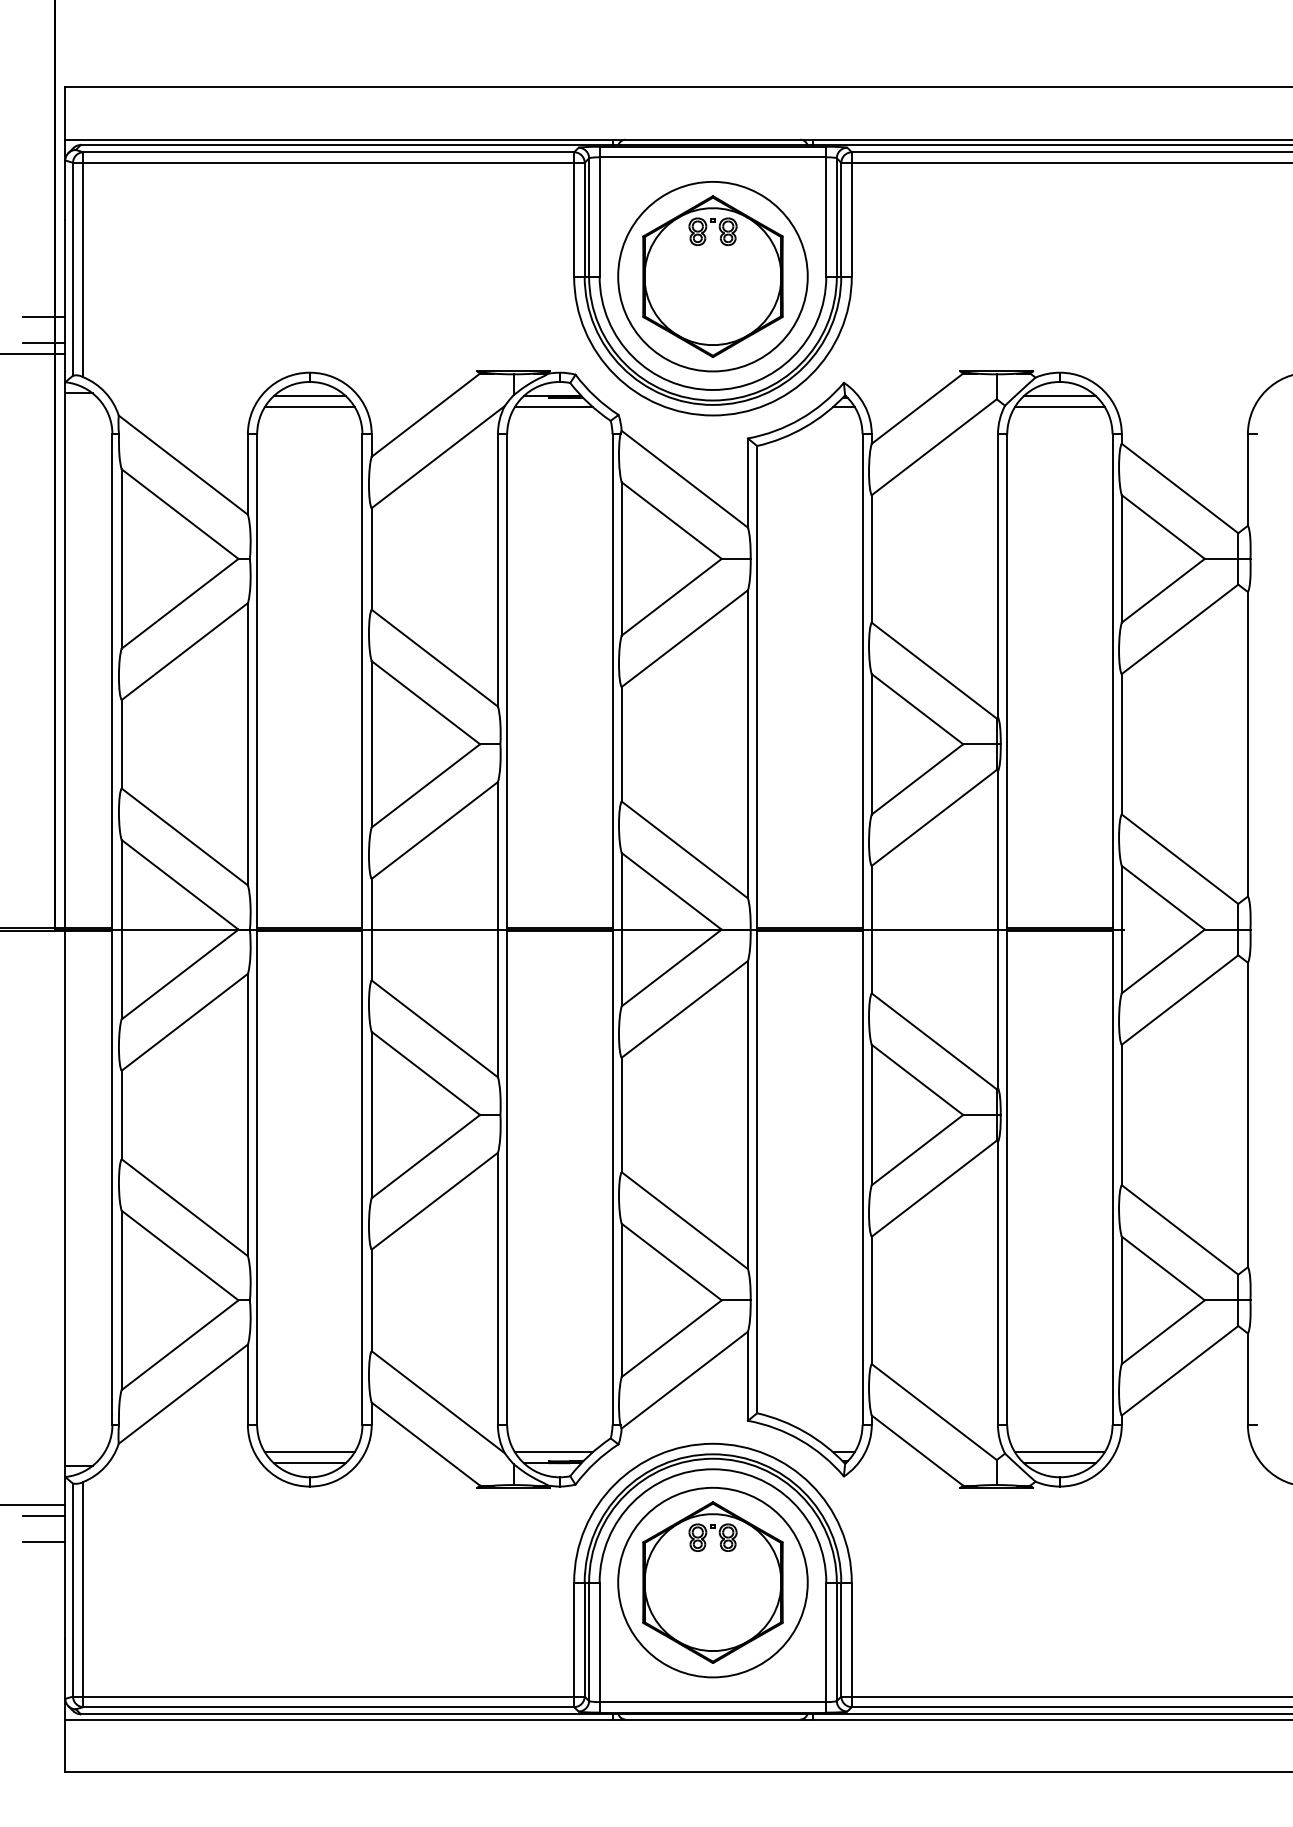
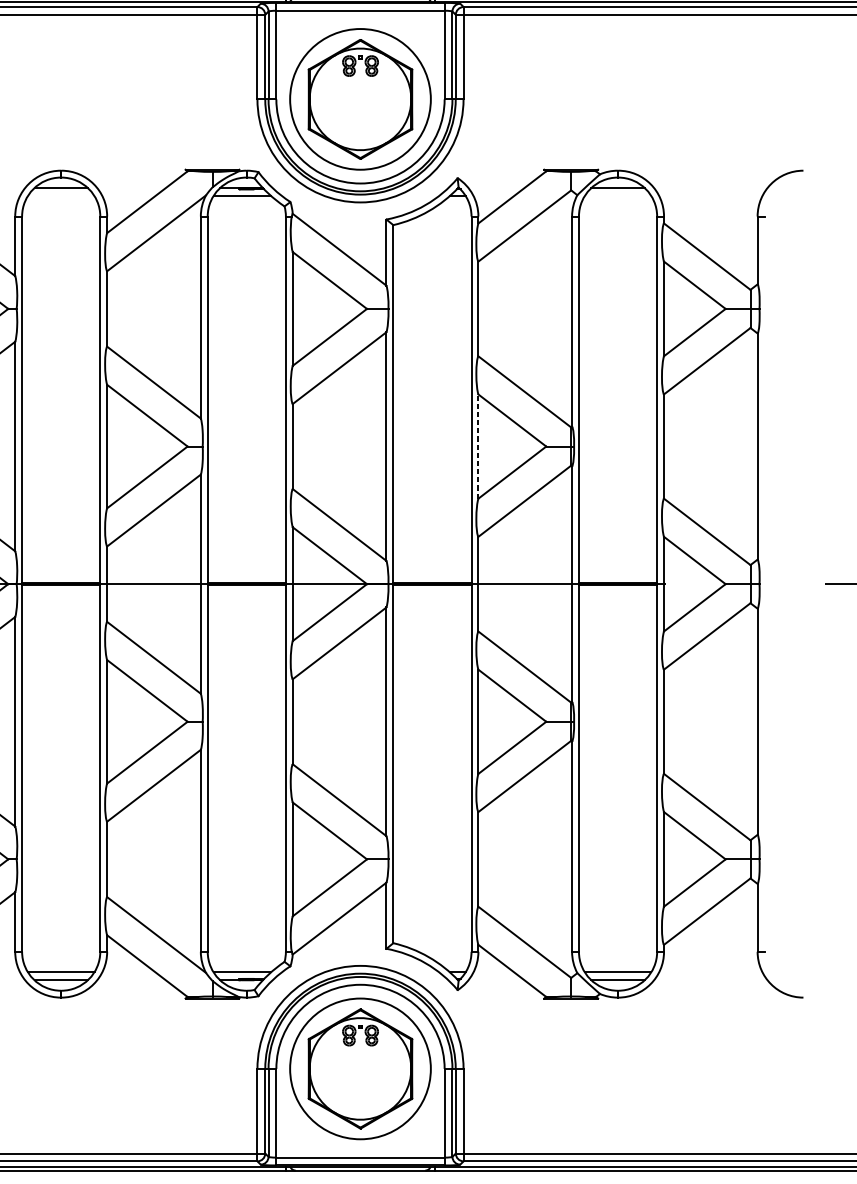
line: (309, 406) -> (60, 195), removed
line: (1059, 406) -> (617, 195), removed
line: (871, 743) -> (478, 445), solid -> dashed

